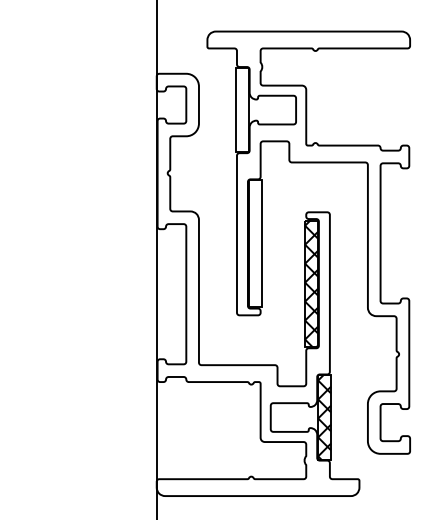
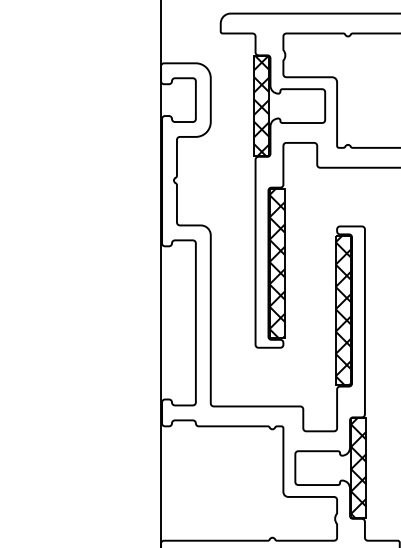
hatch: (241, 109) -> (260, 105), added
hatch: (255, 243) -> (277, 263), added

